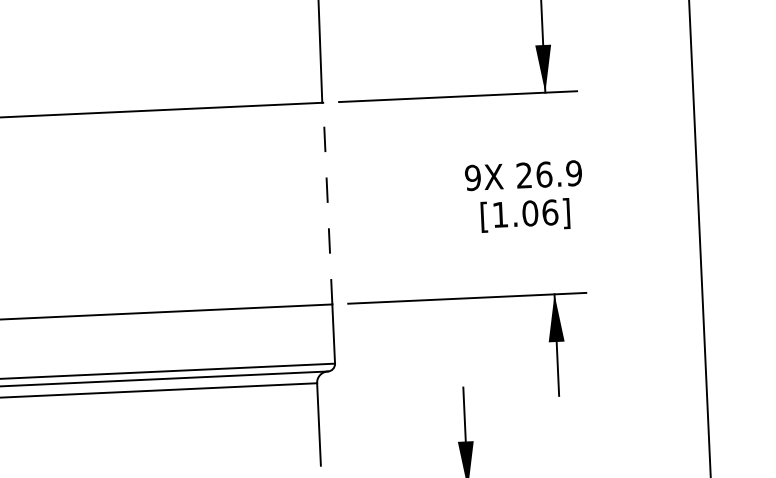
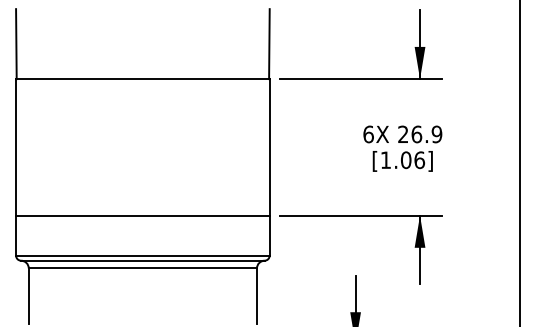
text: (472, 177) -> (368, 134), 9X -> 6X
line: (327, 202) -> (269, 146), dashed -> solid

